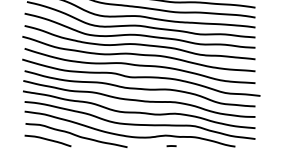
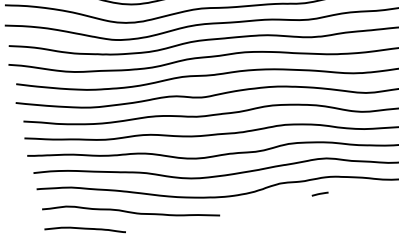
line: (171, 146) -> (320, 194), moved

